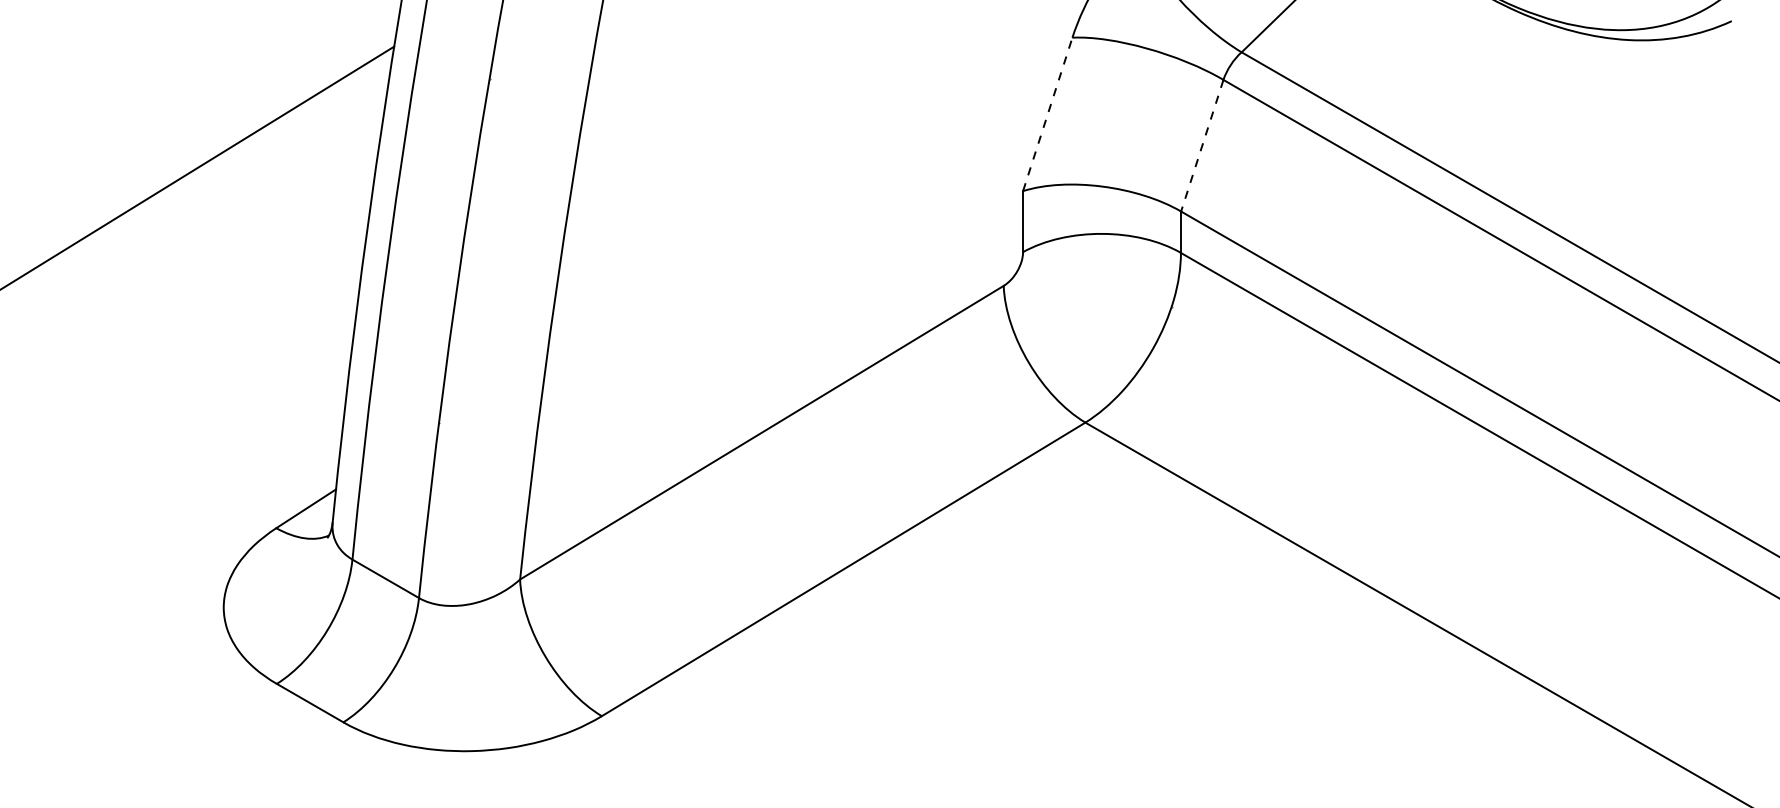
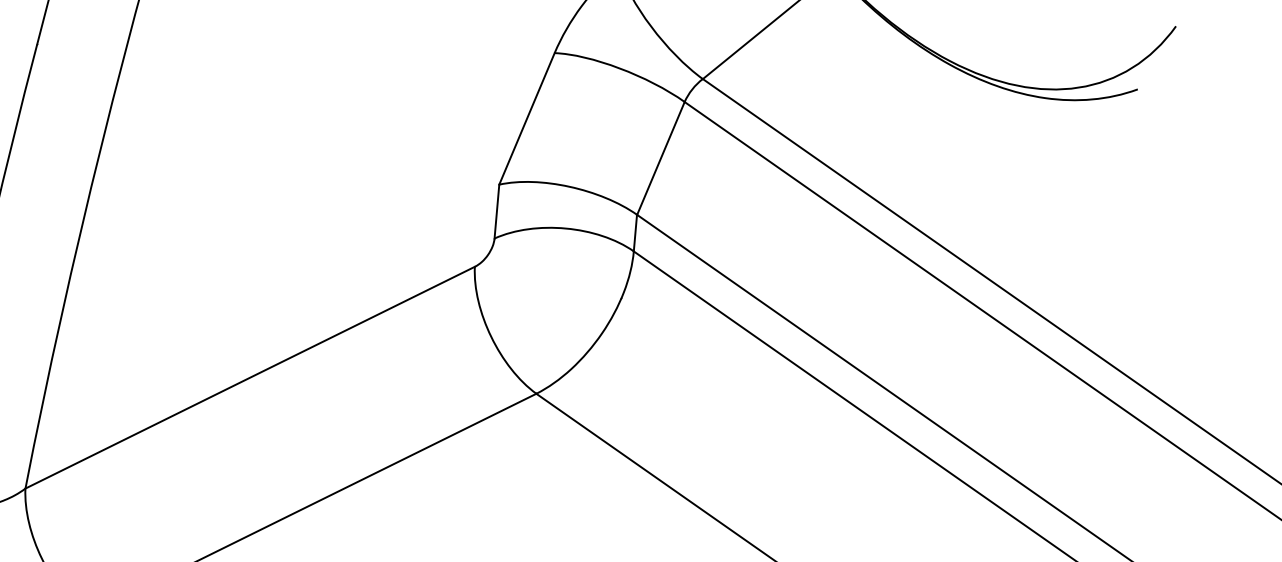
line: (1047, 114) -> (526, 118), dashed -> solid
line: (1202, 146) -> (661, 159), dashed -> solid

